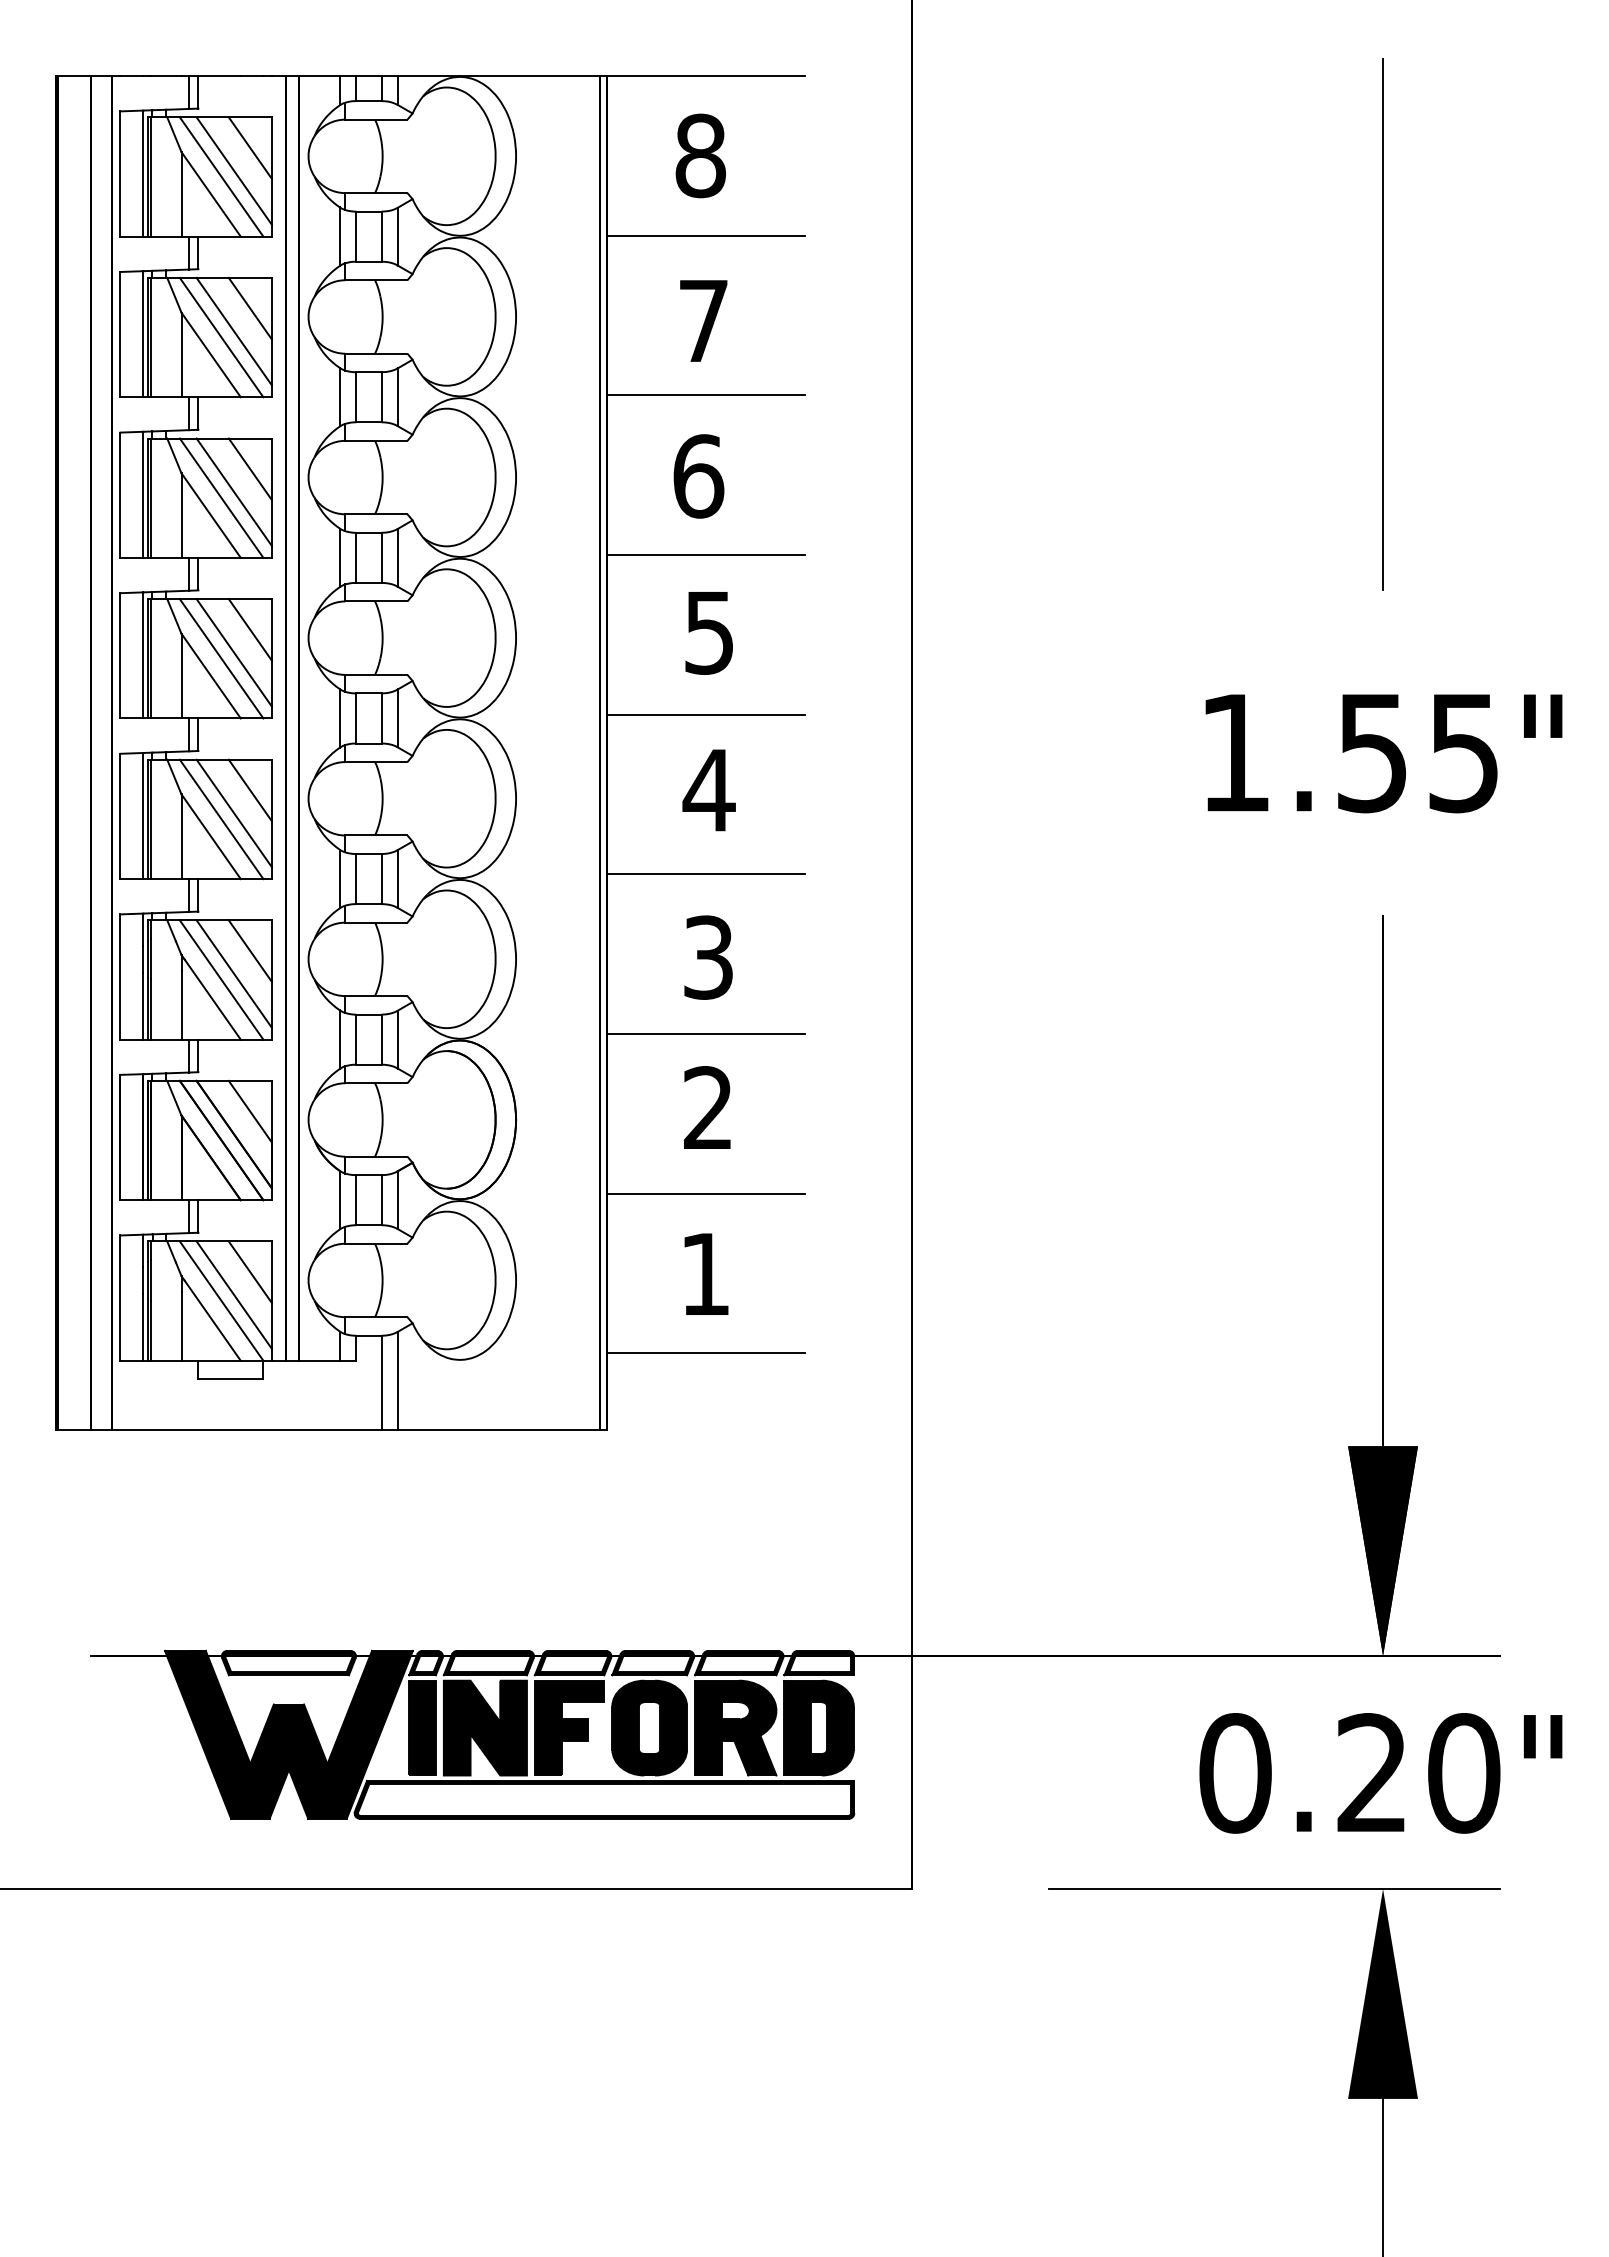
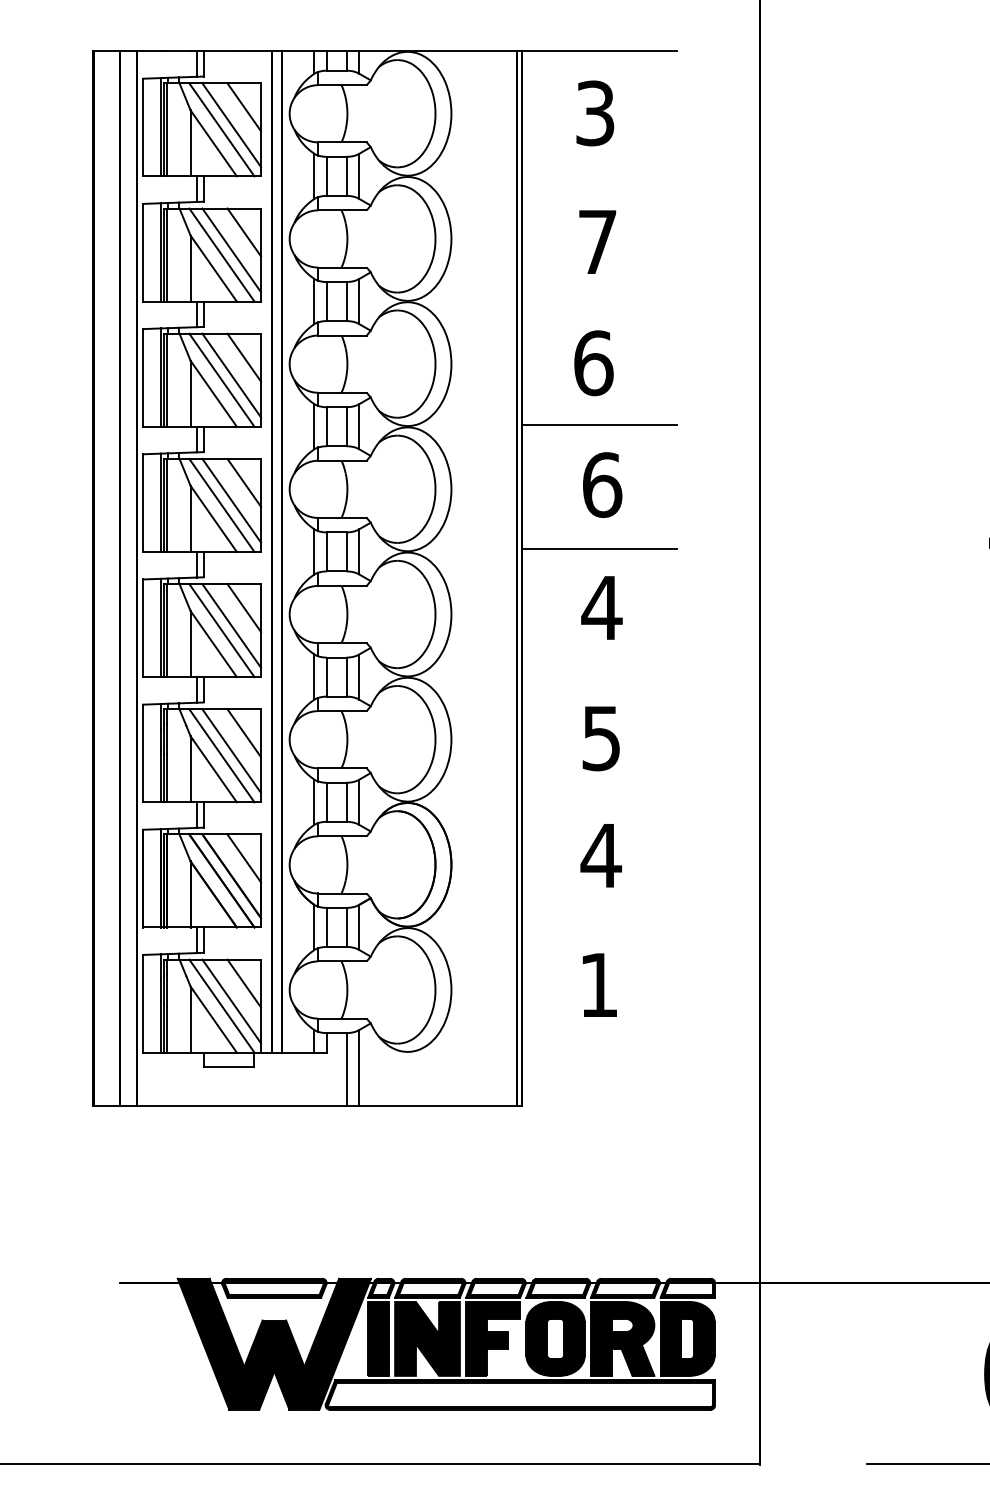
text: (700, 155) -> (595, 113), 8 -> 3
line: (705, 235) -> (599, 175), removed
line: (705, 395) -> (599, 300), removed
text: (709, 632) -> (602, 484), 5 -> 6
line: (705, 874) -> (599, 673), removed
text: (708, 957) -> (601, 738), 3 -> 5
line: (705, 1034) -> (599, 798), removed
text: (707, 1107) -> (600, 855), 2 -> 4
line: (705, 1193) -> (599, 922), removed
line: (705, 1353) -> (599, 1046), removed

